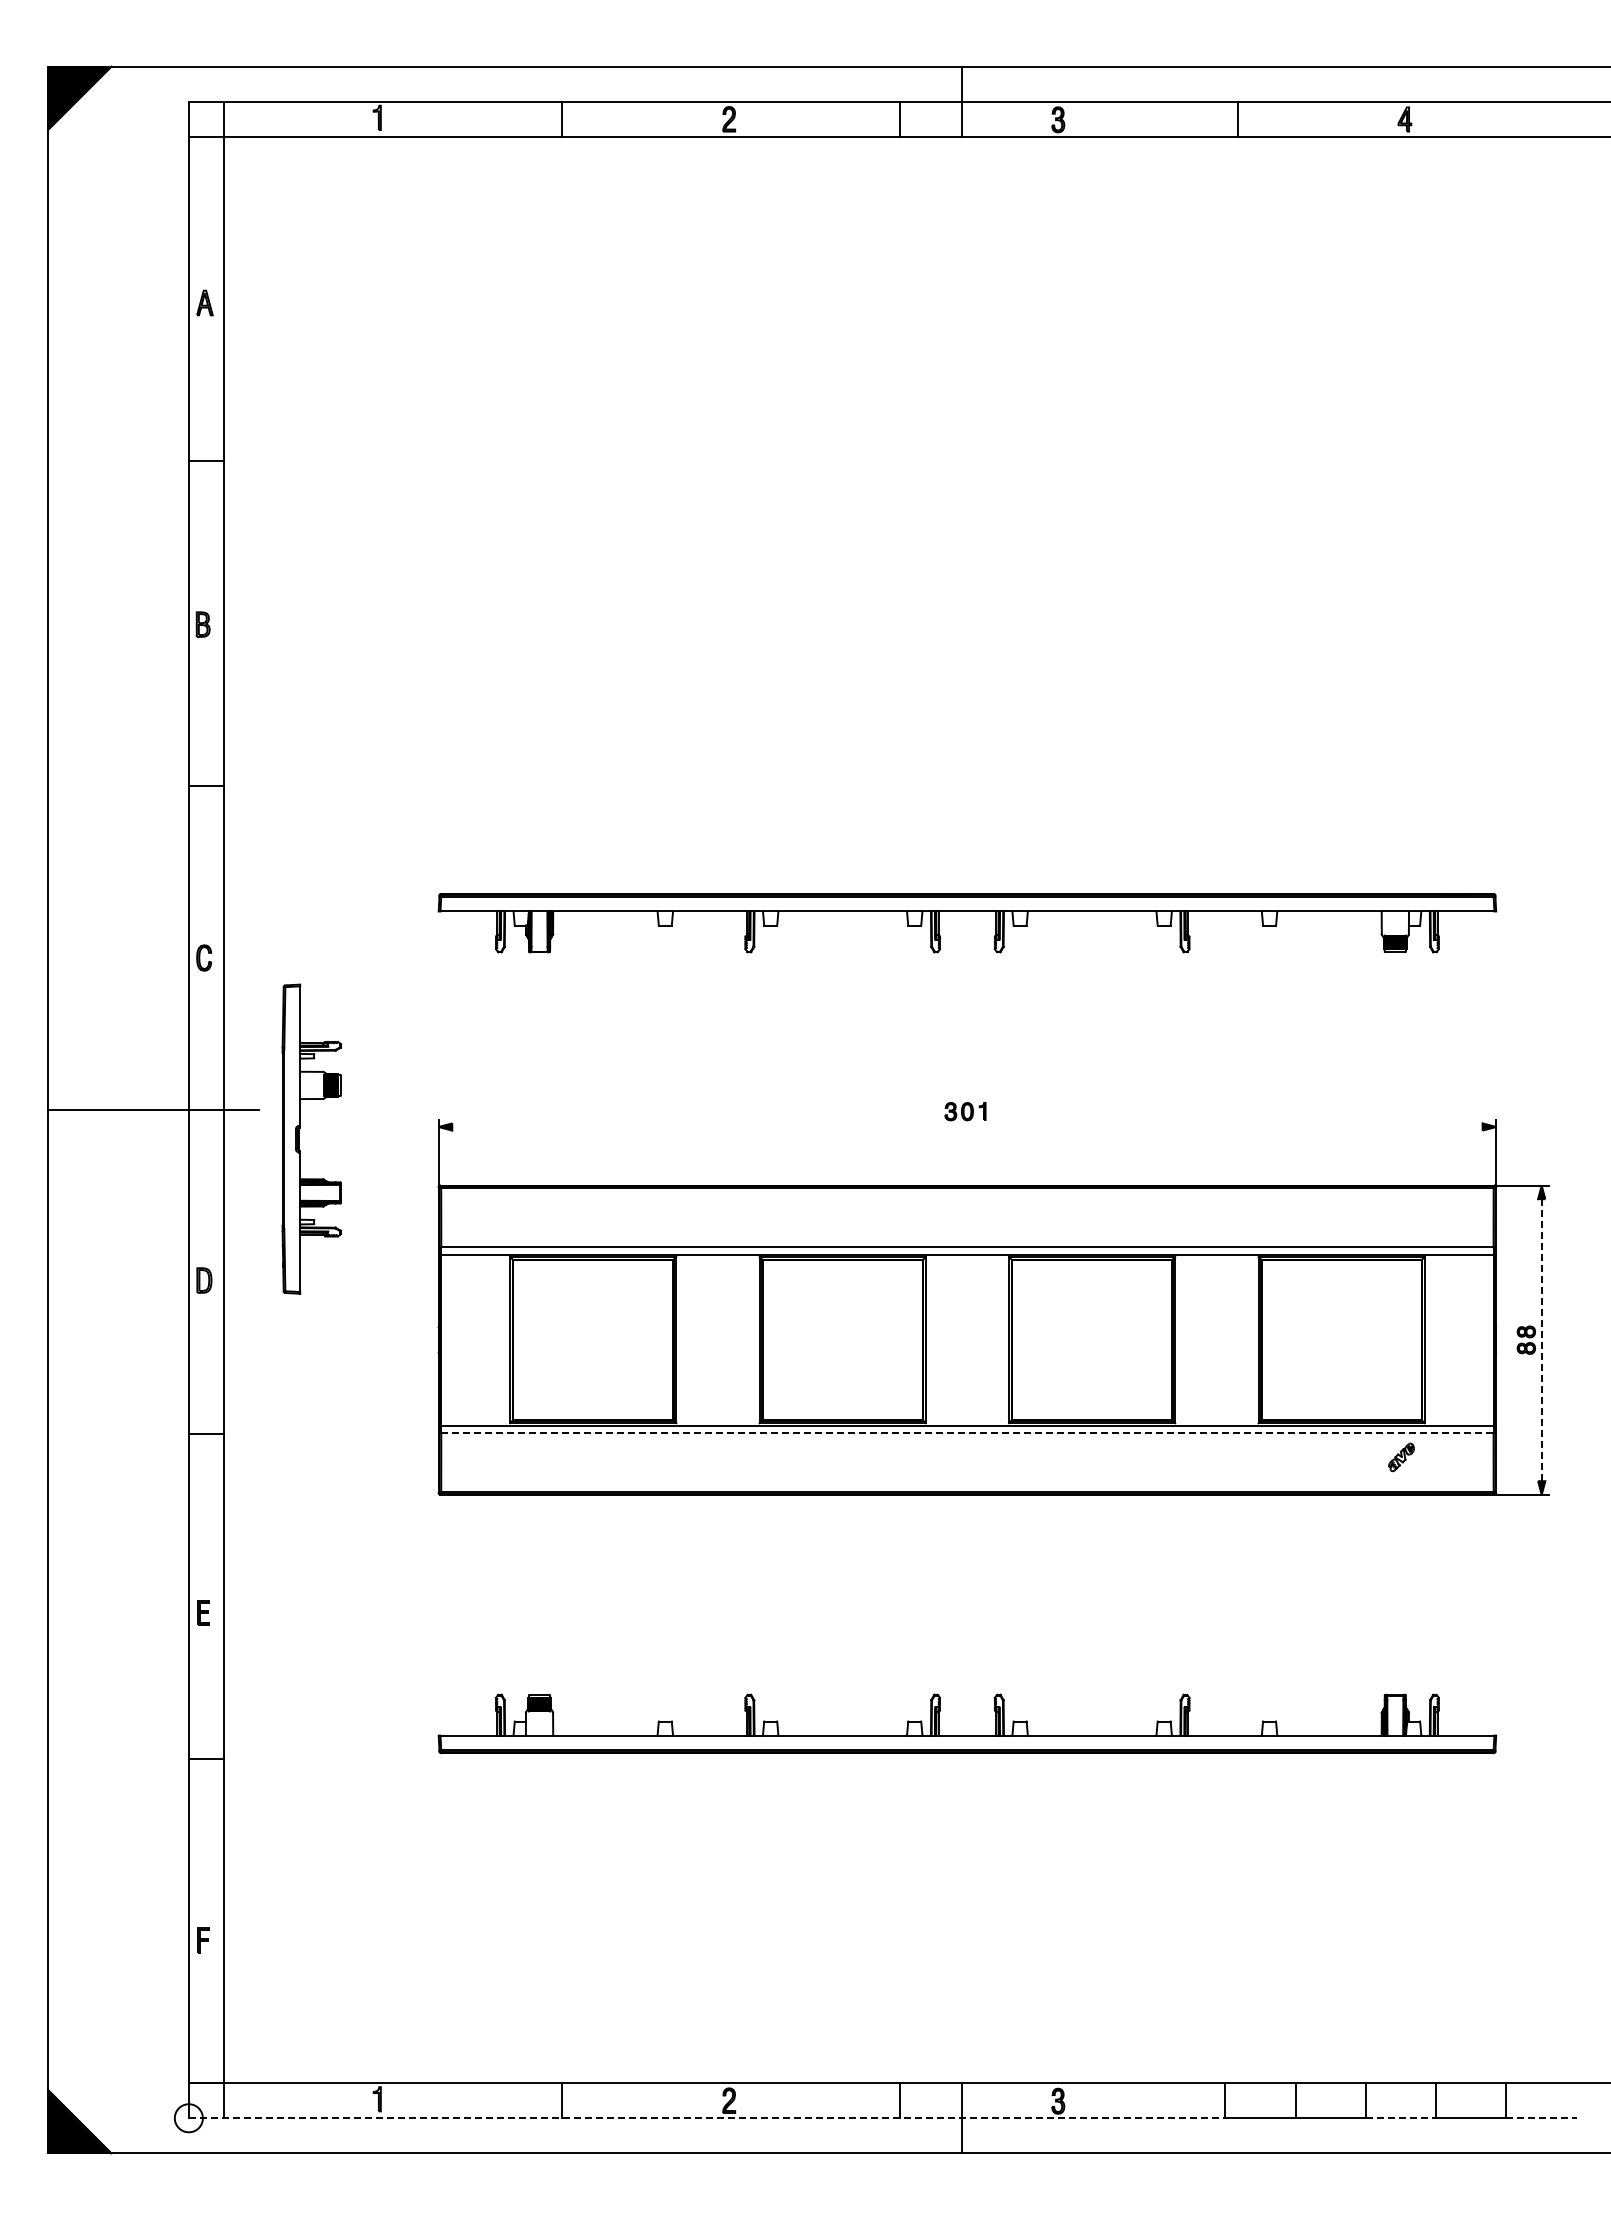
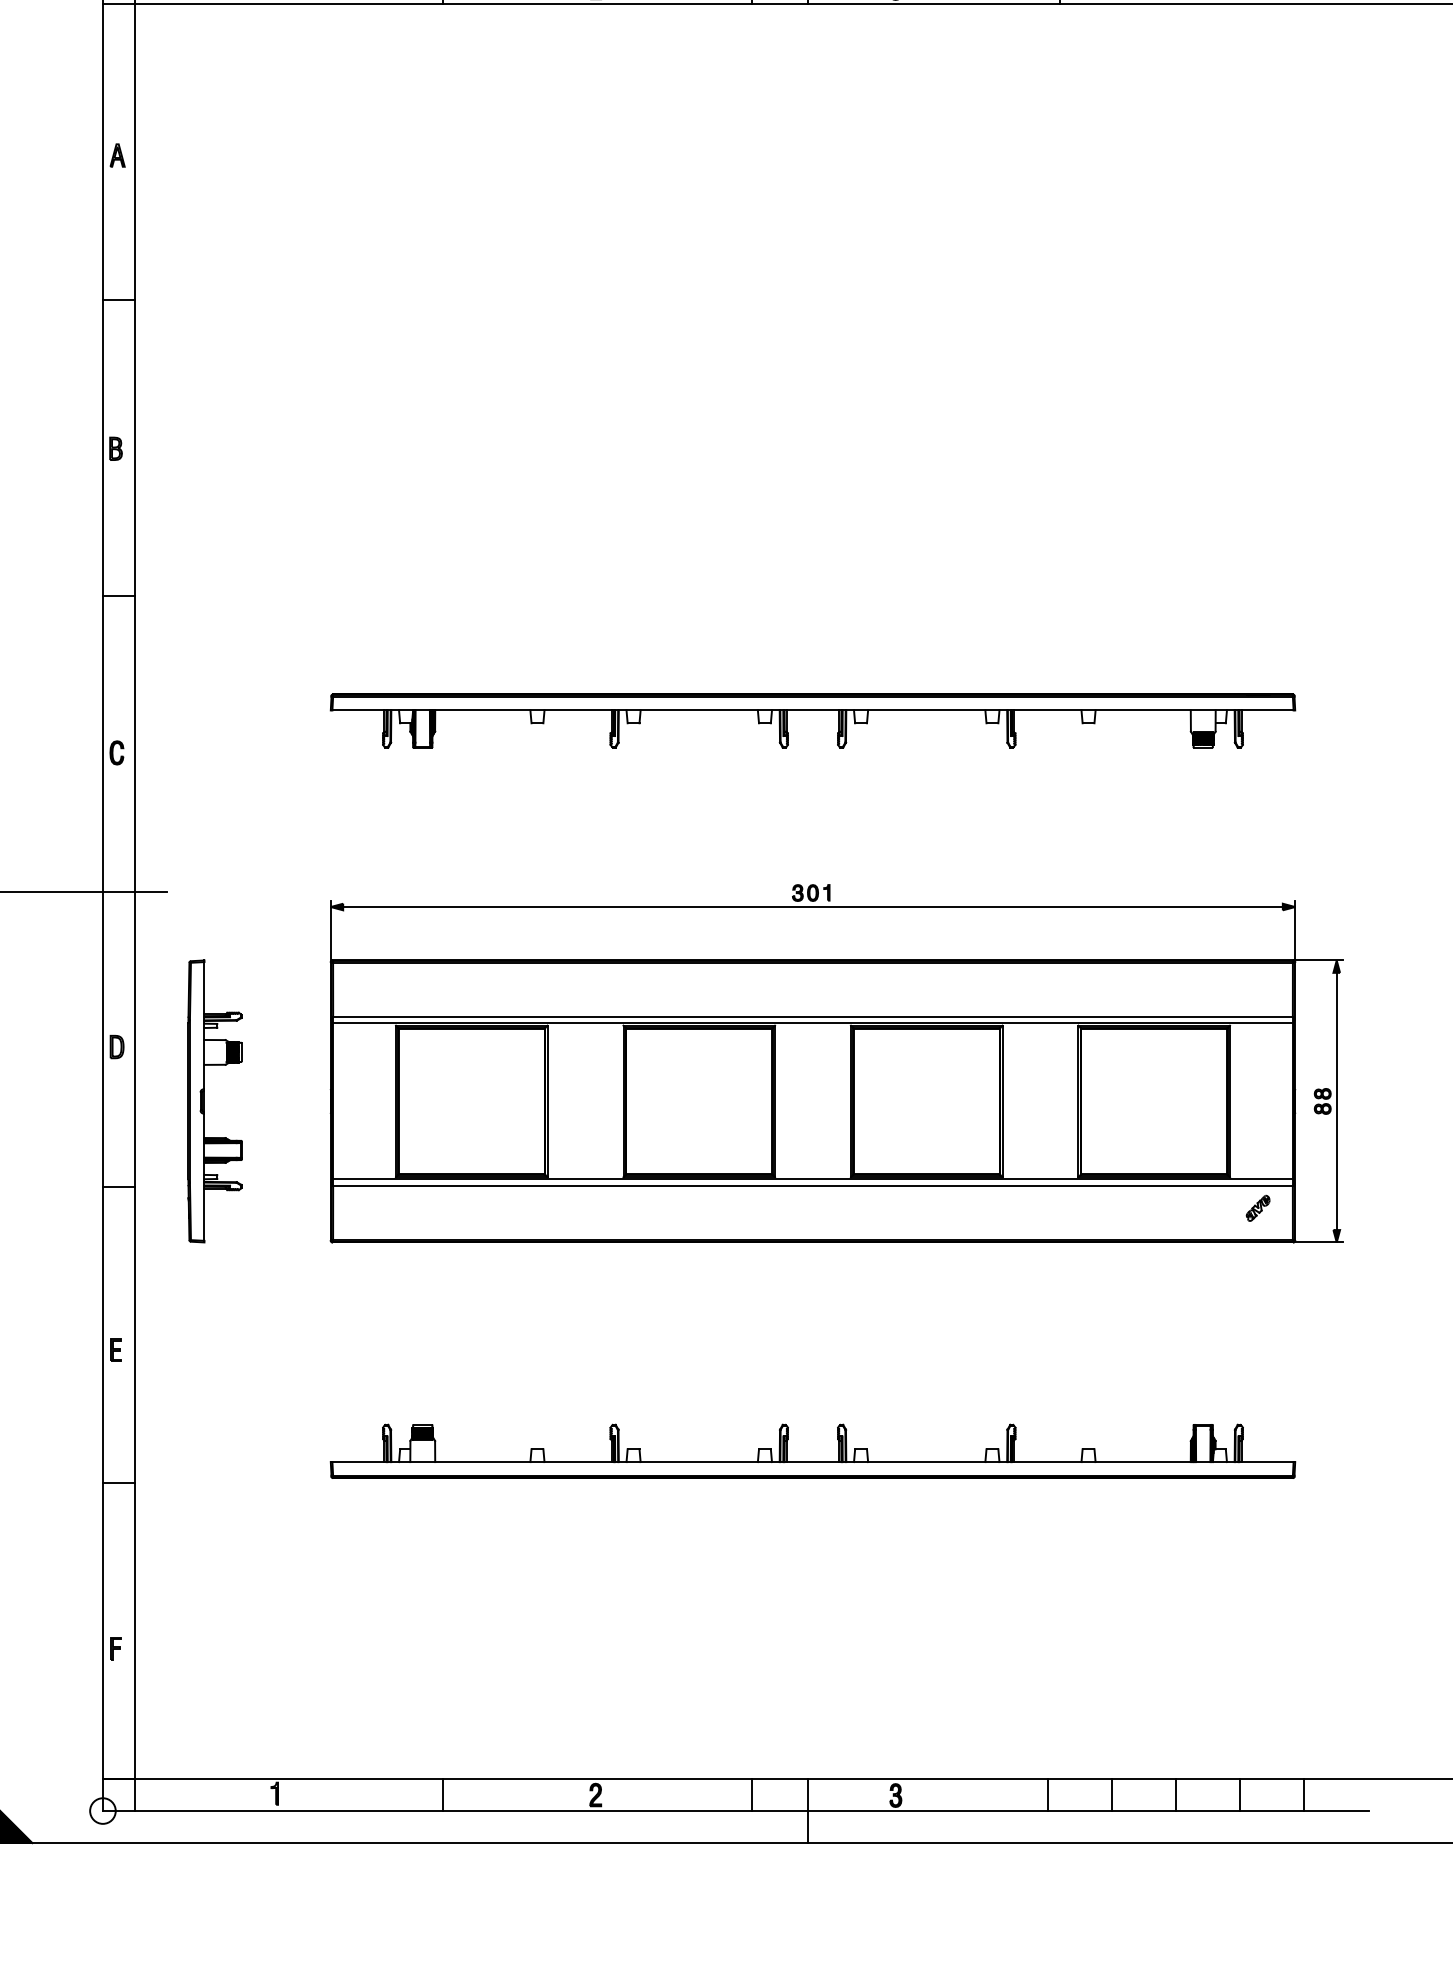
line: (967, 1127) -> (813, 907), added
part: (299, 1138) -> (203, 1100), moved
line: (1541, 1339) -> (1336, 1100), dashed -> solid
line: (967, 1433) -> (813, 1186), dashed -> solid
part: (1401, 1457) -> (1258, 1208), moved
line: (707, 2118) -> (575, 1811), dashed -> solid
line: (1401, 2118) -> (1208, 1811), dashed -> solid
line: (1541, 2118) -> (1336, 1811), dashed -> solid

